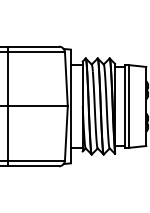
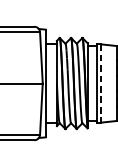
line: (129, 106) -> (101, 83), solid -> dashed

